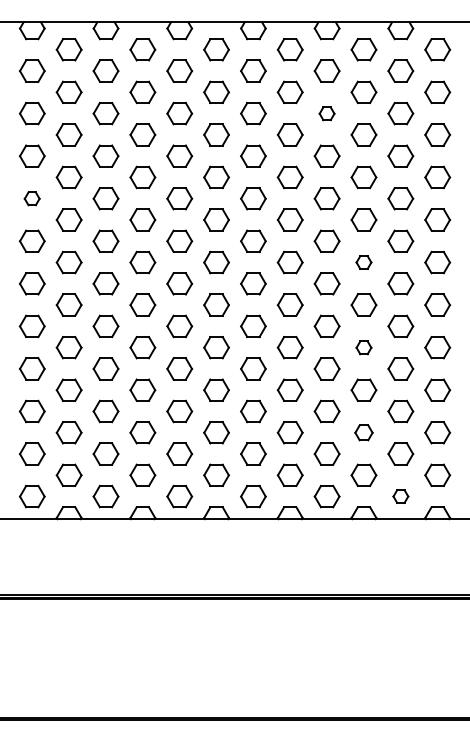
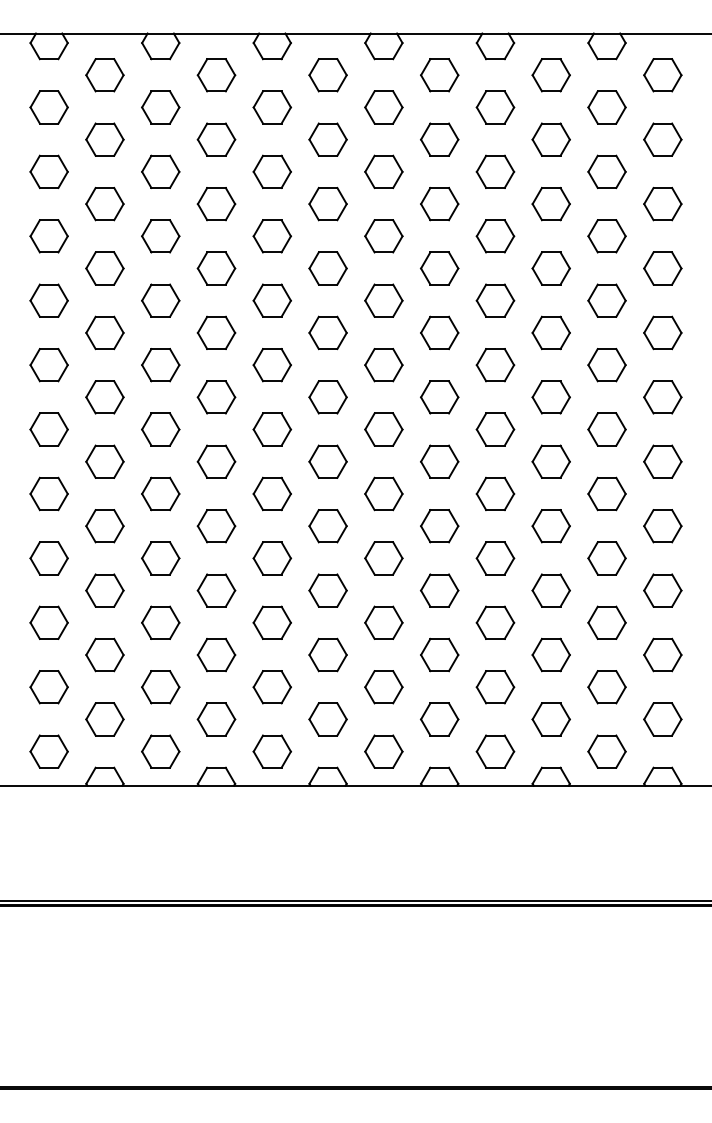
part: (326, 113) -> (494, 171), size x1.67
part: (31, 198) -> (47, 300), size x1.67
part: (363, 262) -> (550, 397), size x1.67
part: (363, 347) -> (550, 525), size x1.67
part: (363, 432) -> (550, 654), size x1.43
part: (400, 496) -> (606, 751), size x1.67

